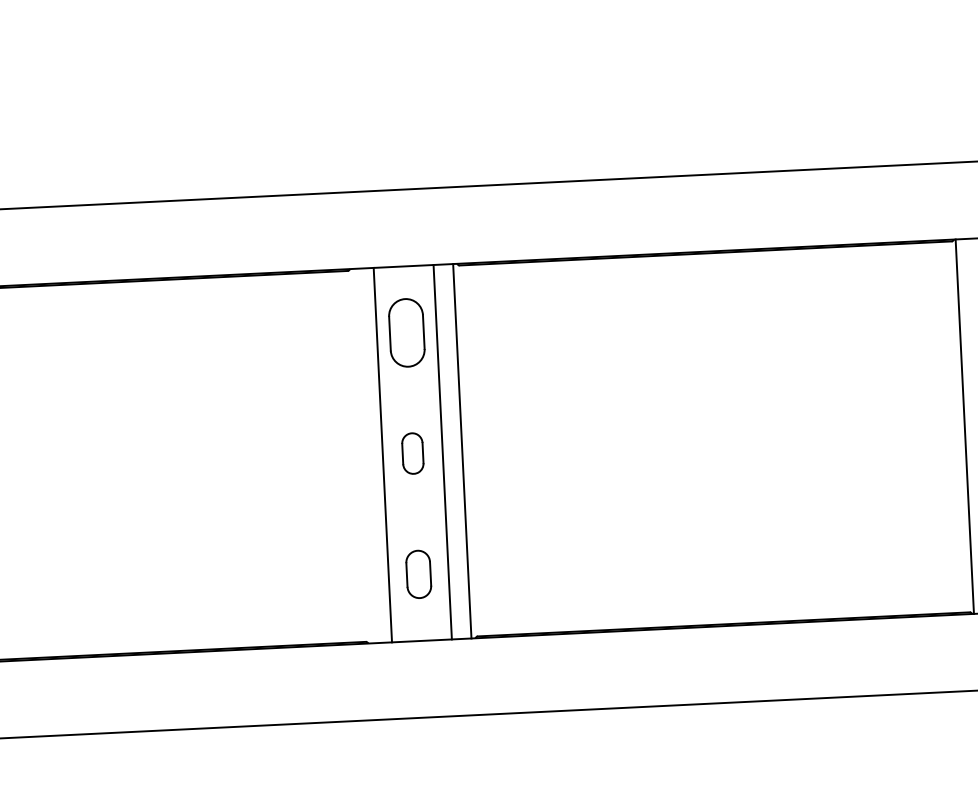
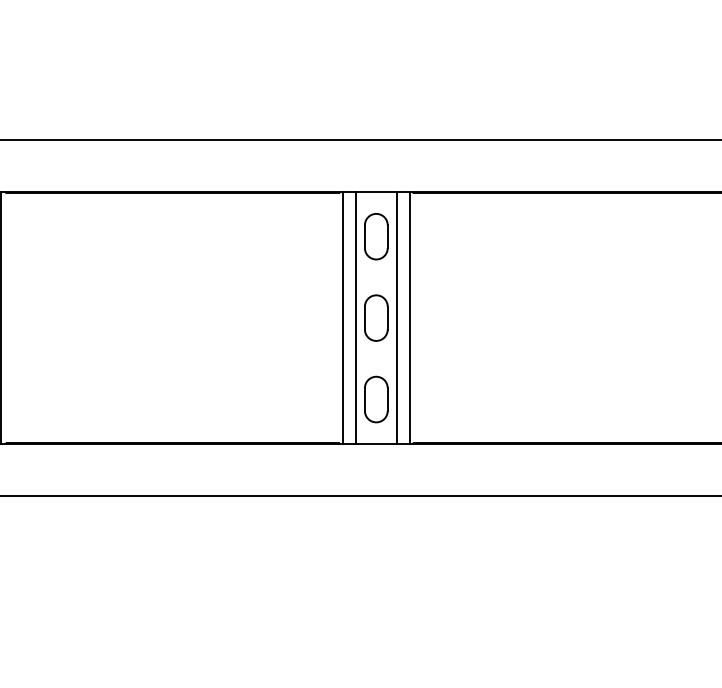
part: (412, 452) -> (376, 317), size x1.67
line: (362, 455) -> (342, 317), added
part: (418, 574) -> (376, 399), size x1.43

